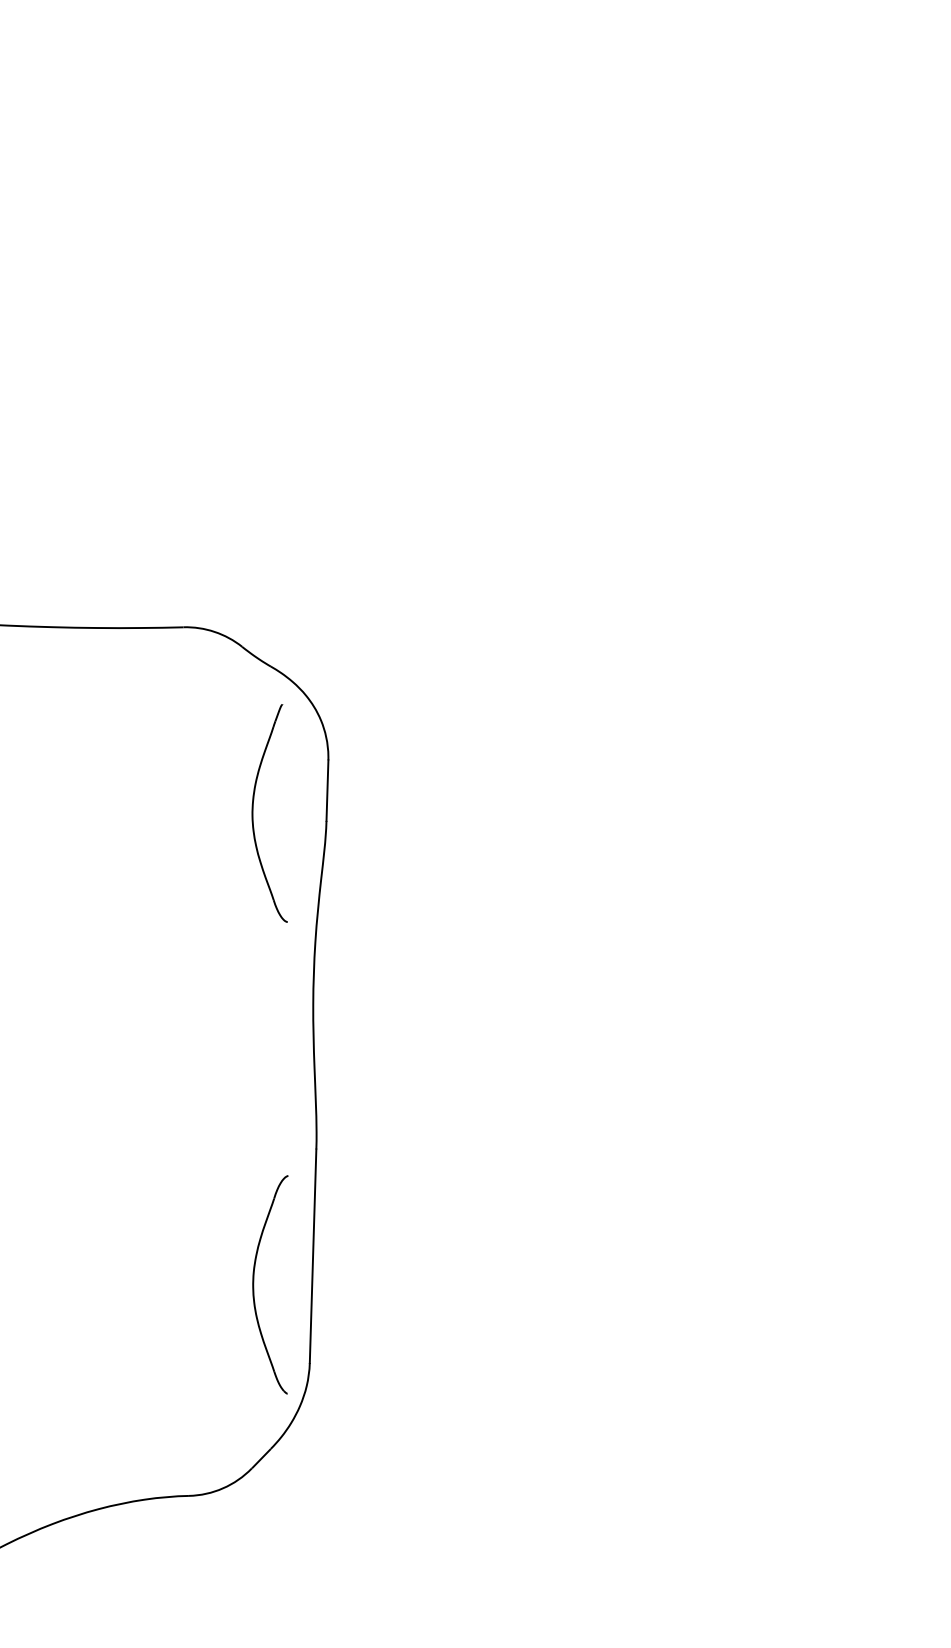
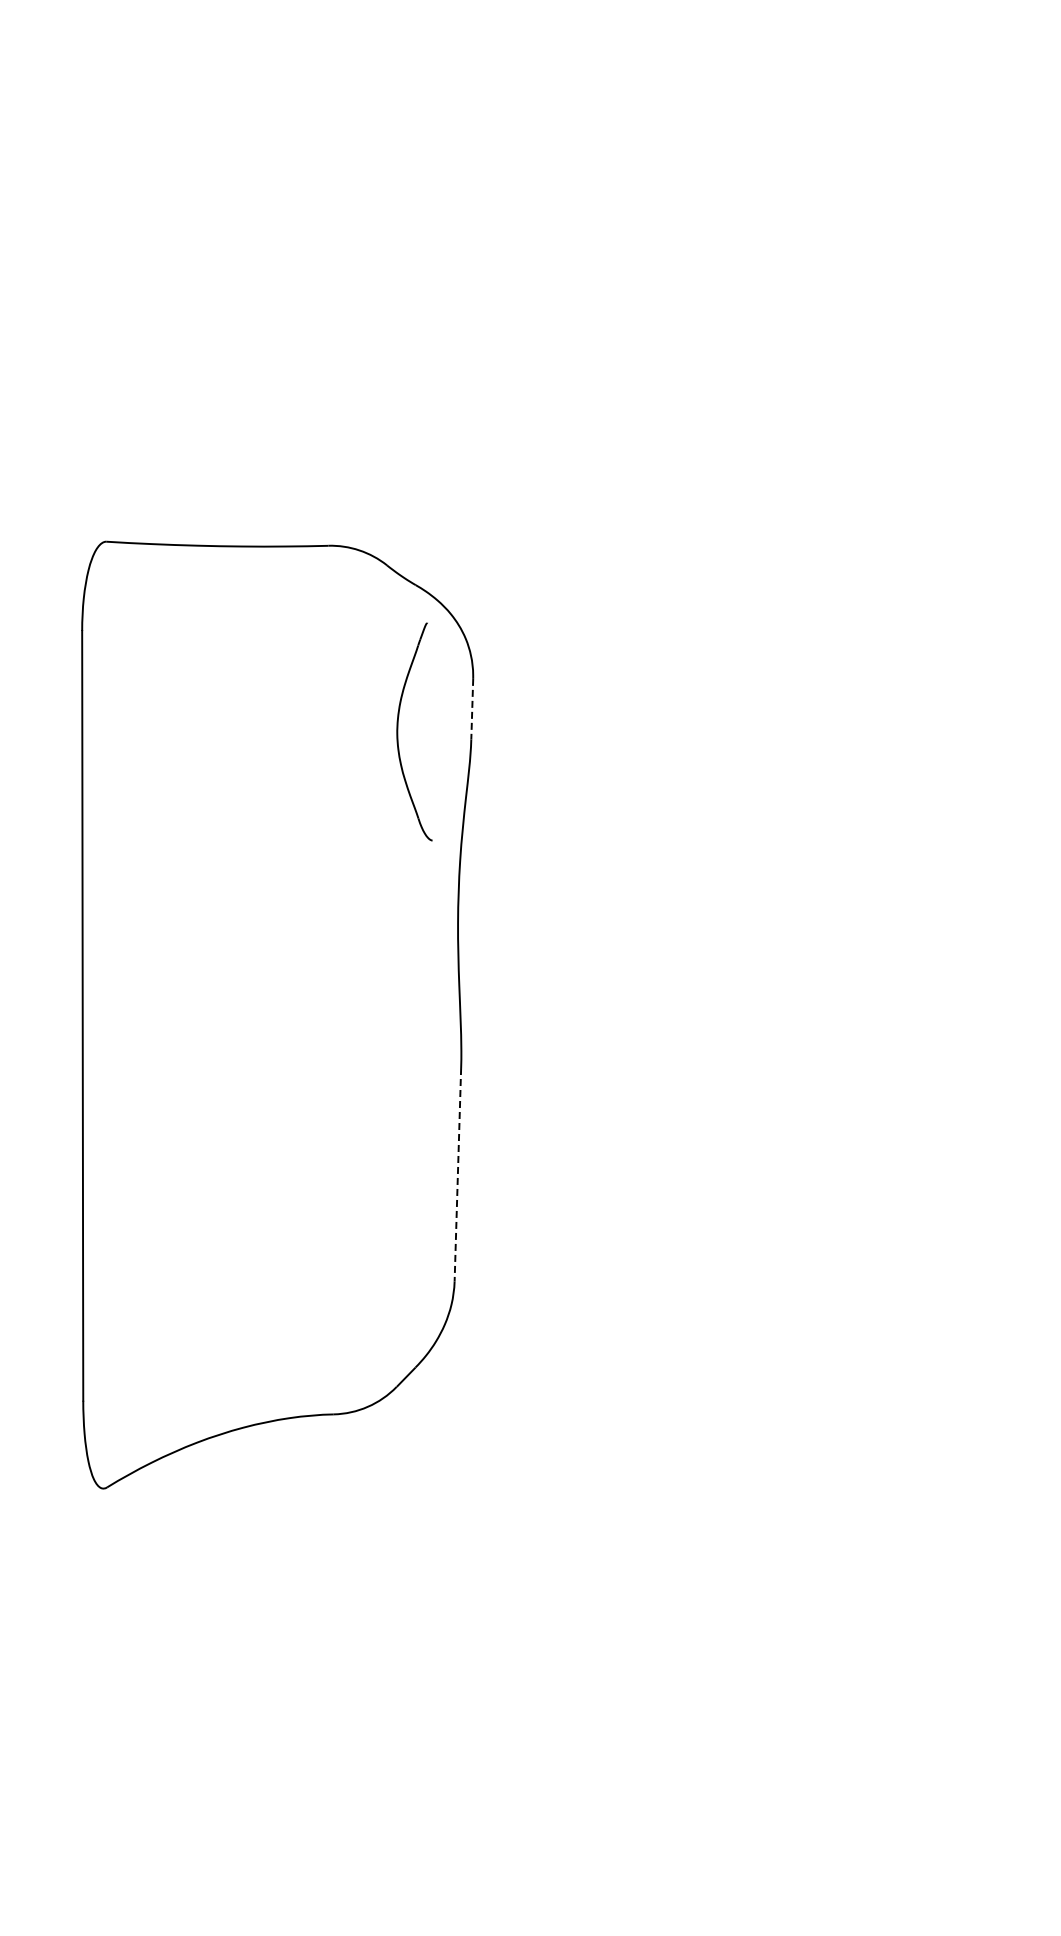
line: (327, 791) -> (472, 709), solid -> dashed
line: (312, 1256) -> (457, 1174), solid -> dashed
part: (254, 1279) -> (399, 1197), removed

